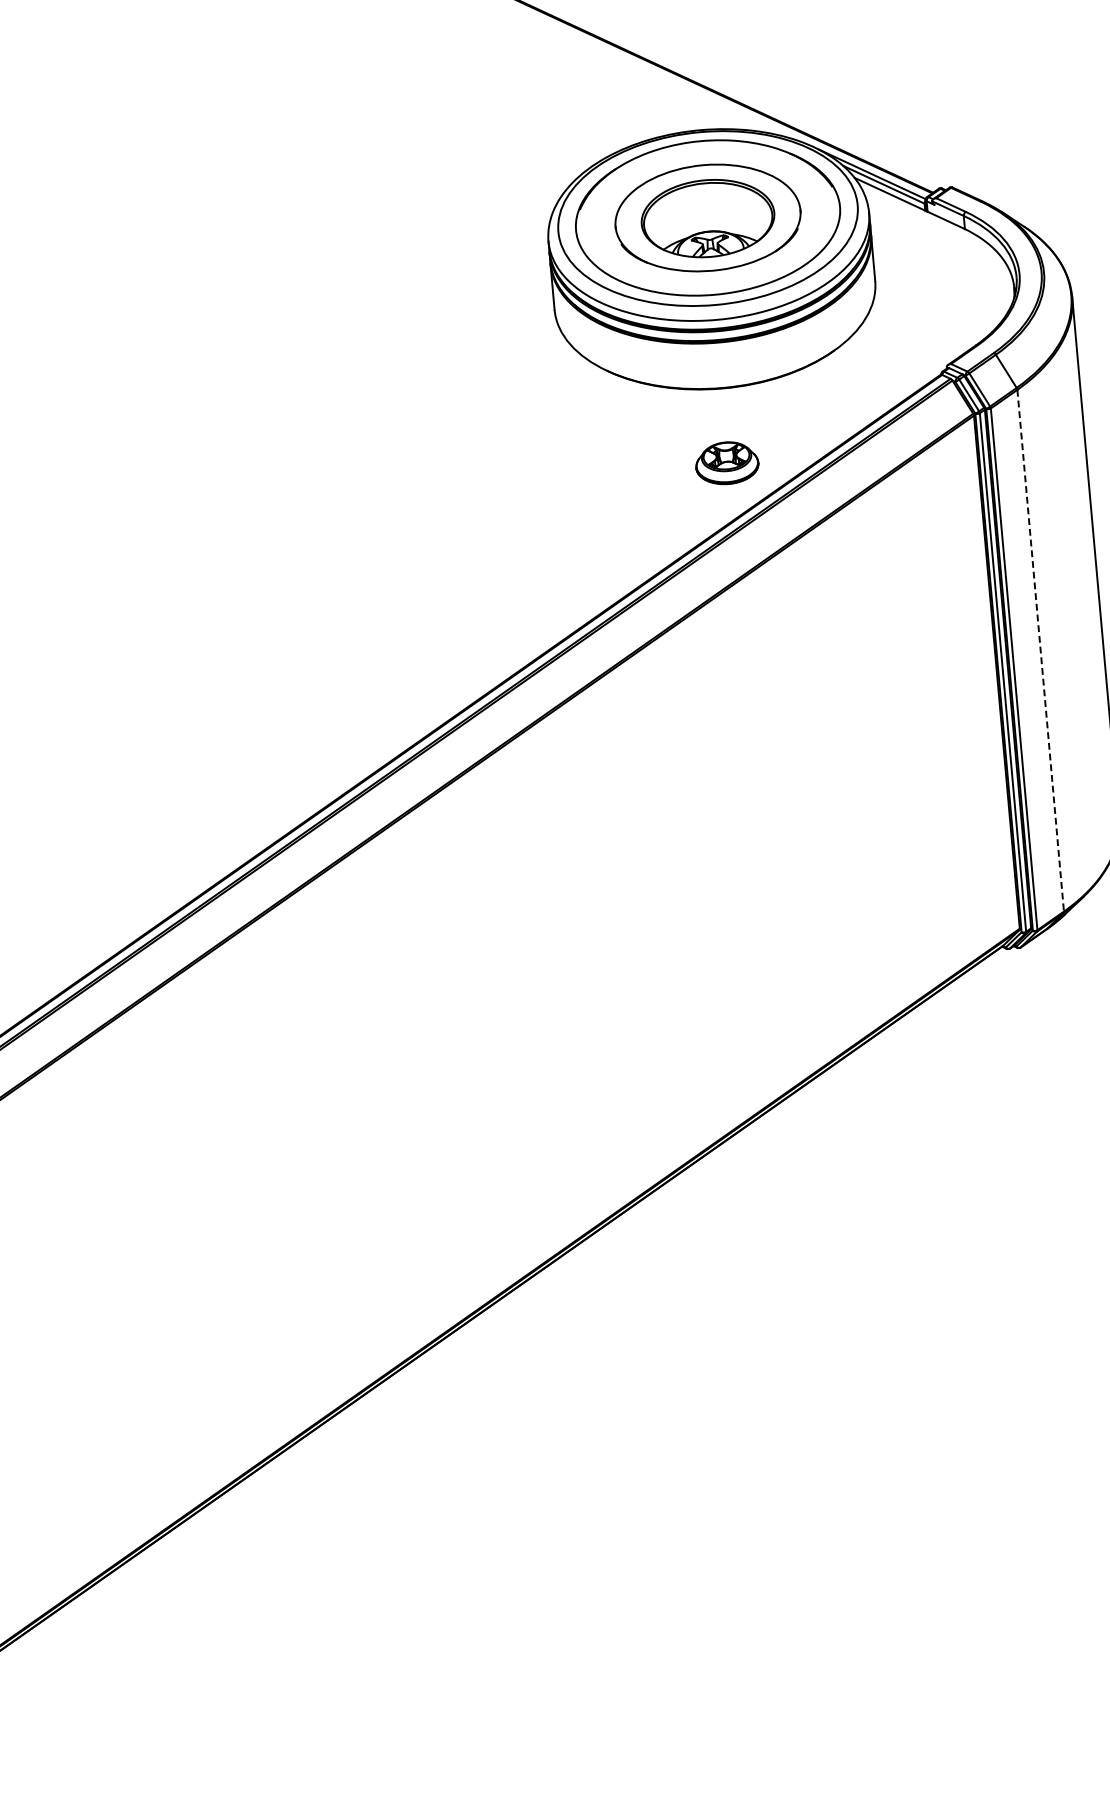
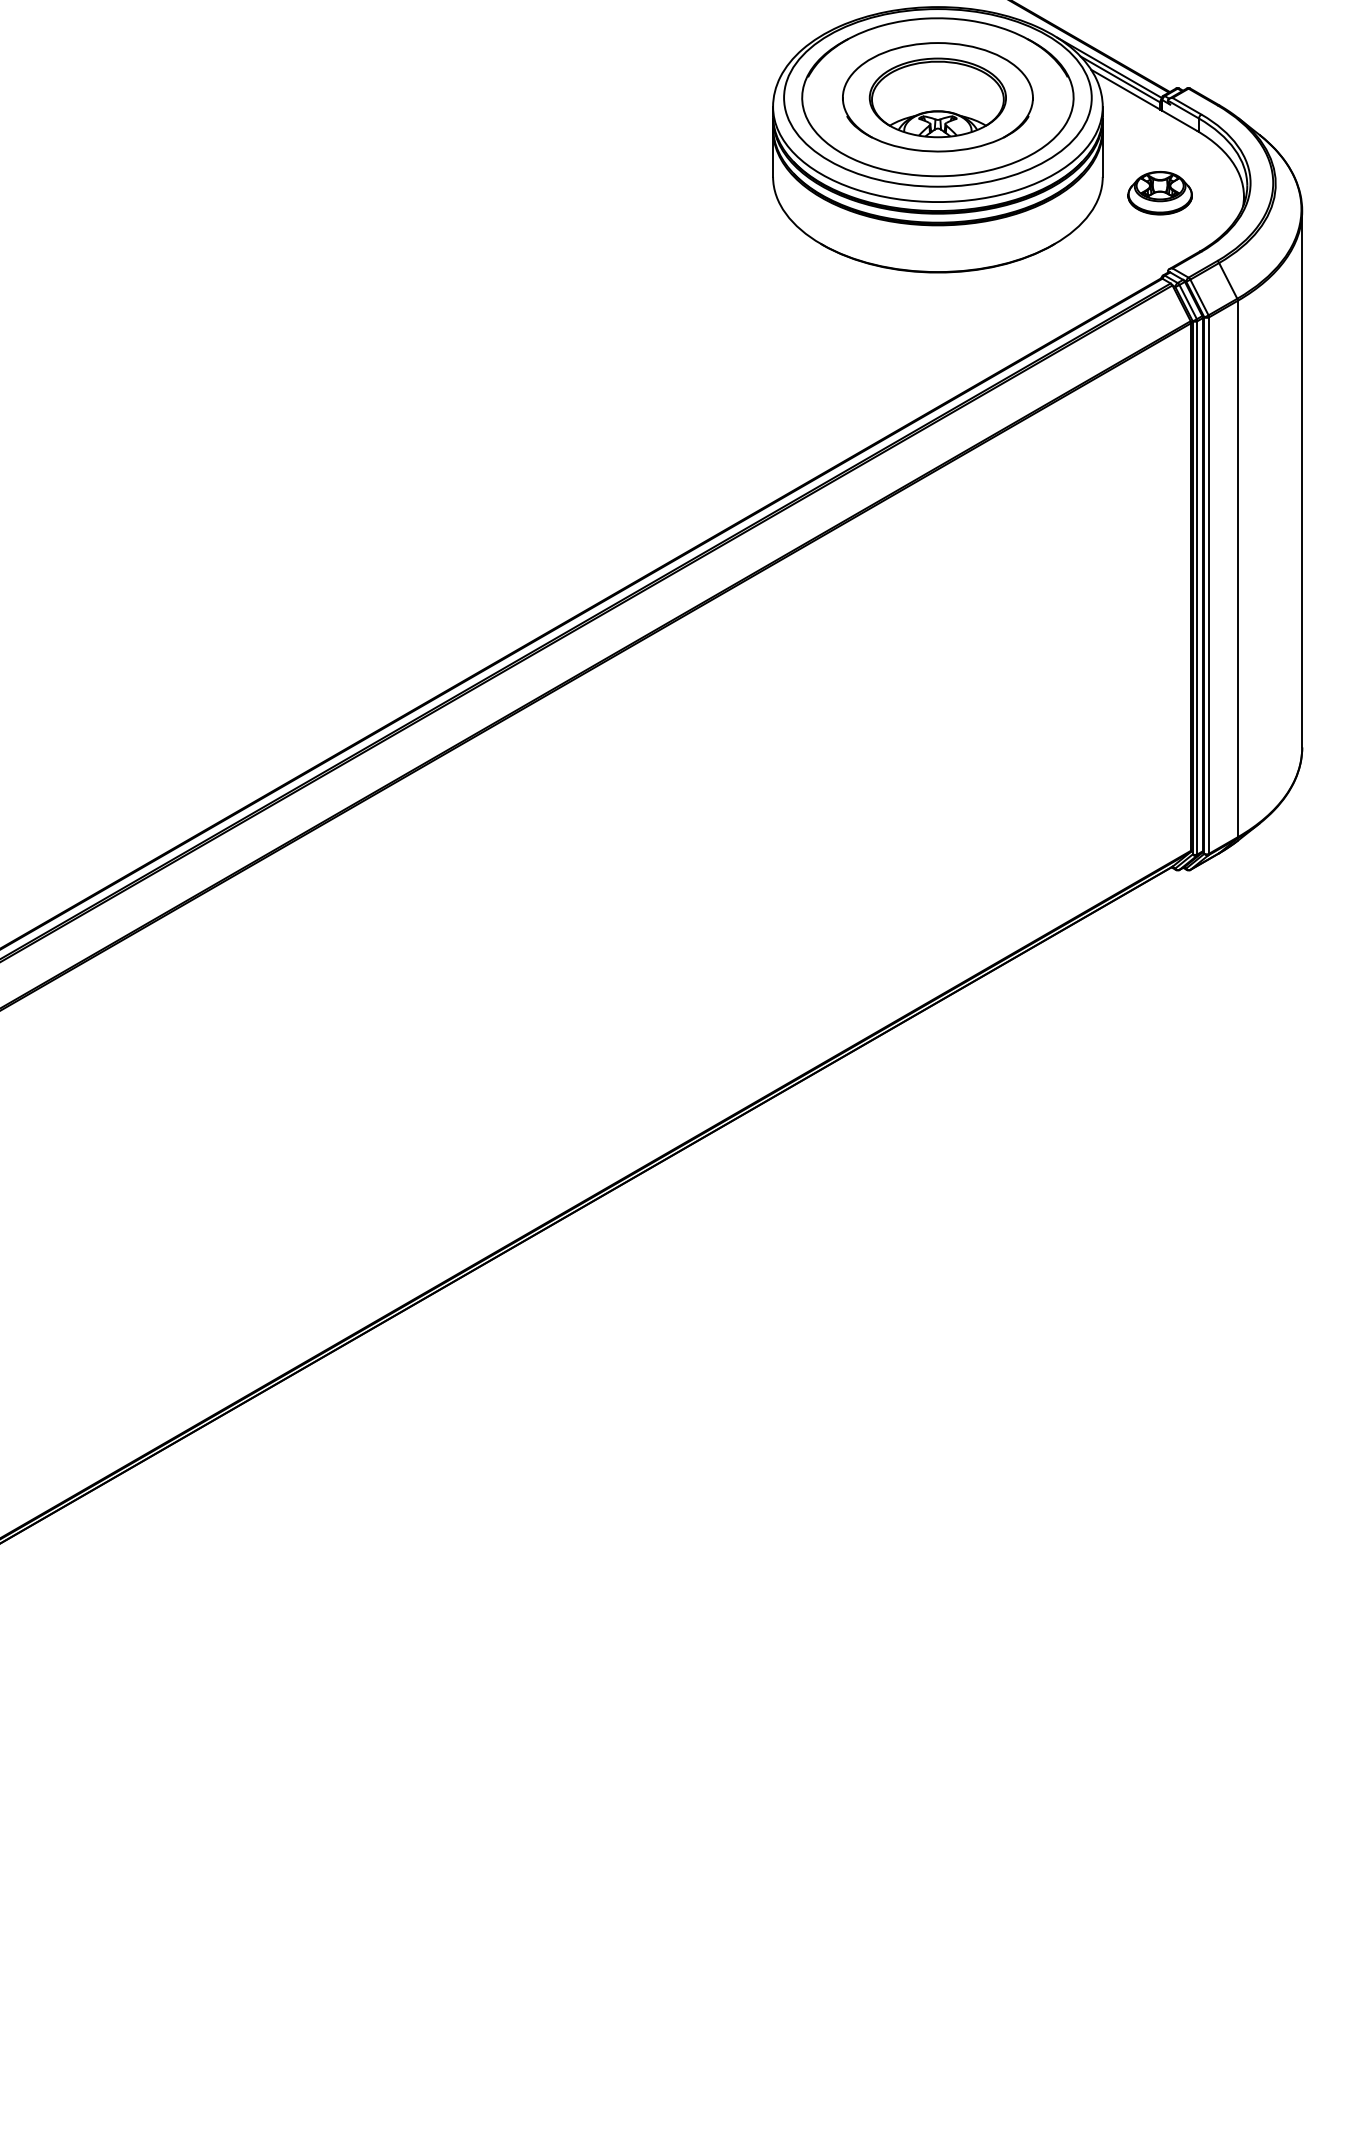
part: (726, 463) -> (1159, 193), moved
line: (1040, 651) -> (1237, 569), dashed -> solid

